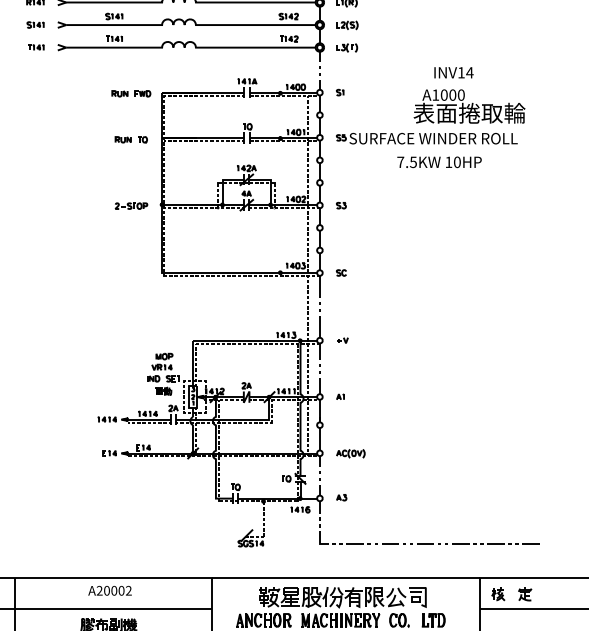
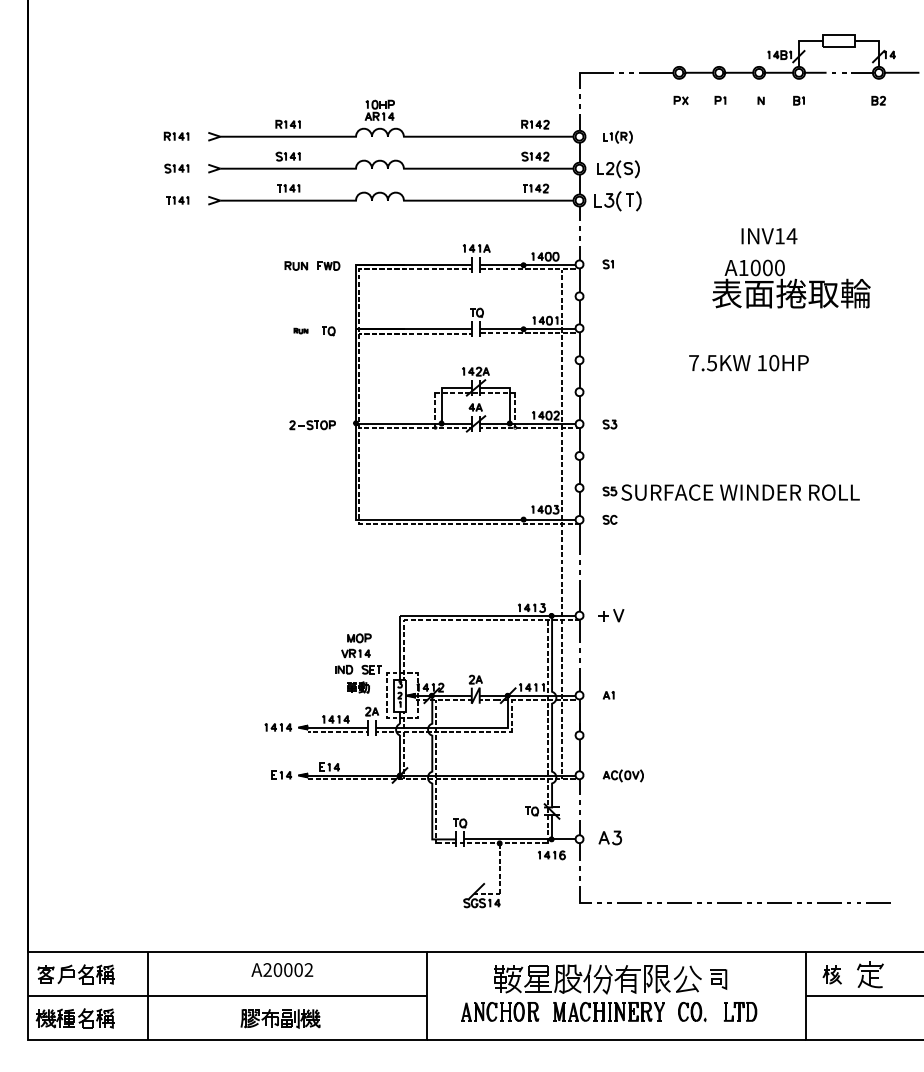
part: (347, 24) -> (618, 168), size x1.4
part: (347, 47) -> (618, 200), size x1.6
part: (426, 138) -> (730, 492), moved
part: (122, 139) -> (300, 330), size x0.6
part: (343, 340) -> (612, 615), size x1.6
part: (341, 497) -> (610, 838), size x1.6
part: (524, 593) -> (869, 974), size x1.4
part: (418, 597) -> (718, 979), size x0.7

